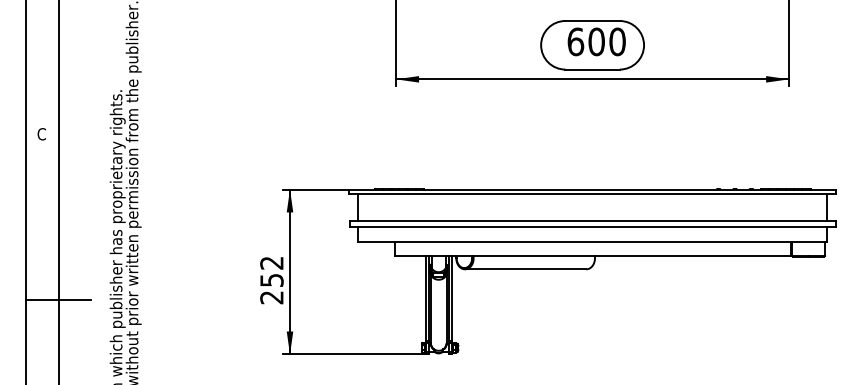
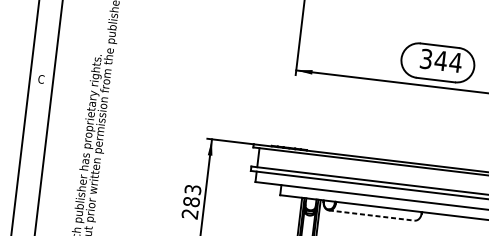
text: (596, 41) -> (440, 60), 600 -> 344
line: (525, 269) -> (371, 215), solid -> dashed
text: (271, 271) -> (192, 195), 252 -> 283
line: (58, 299) -> (39, 197), removed

